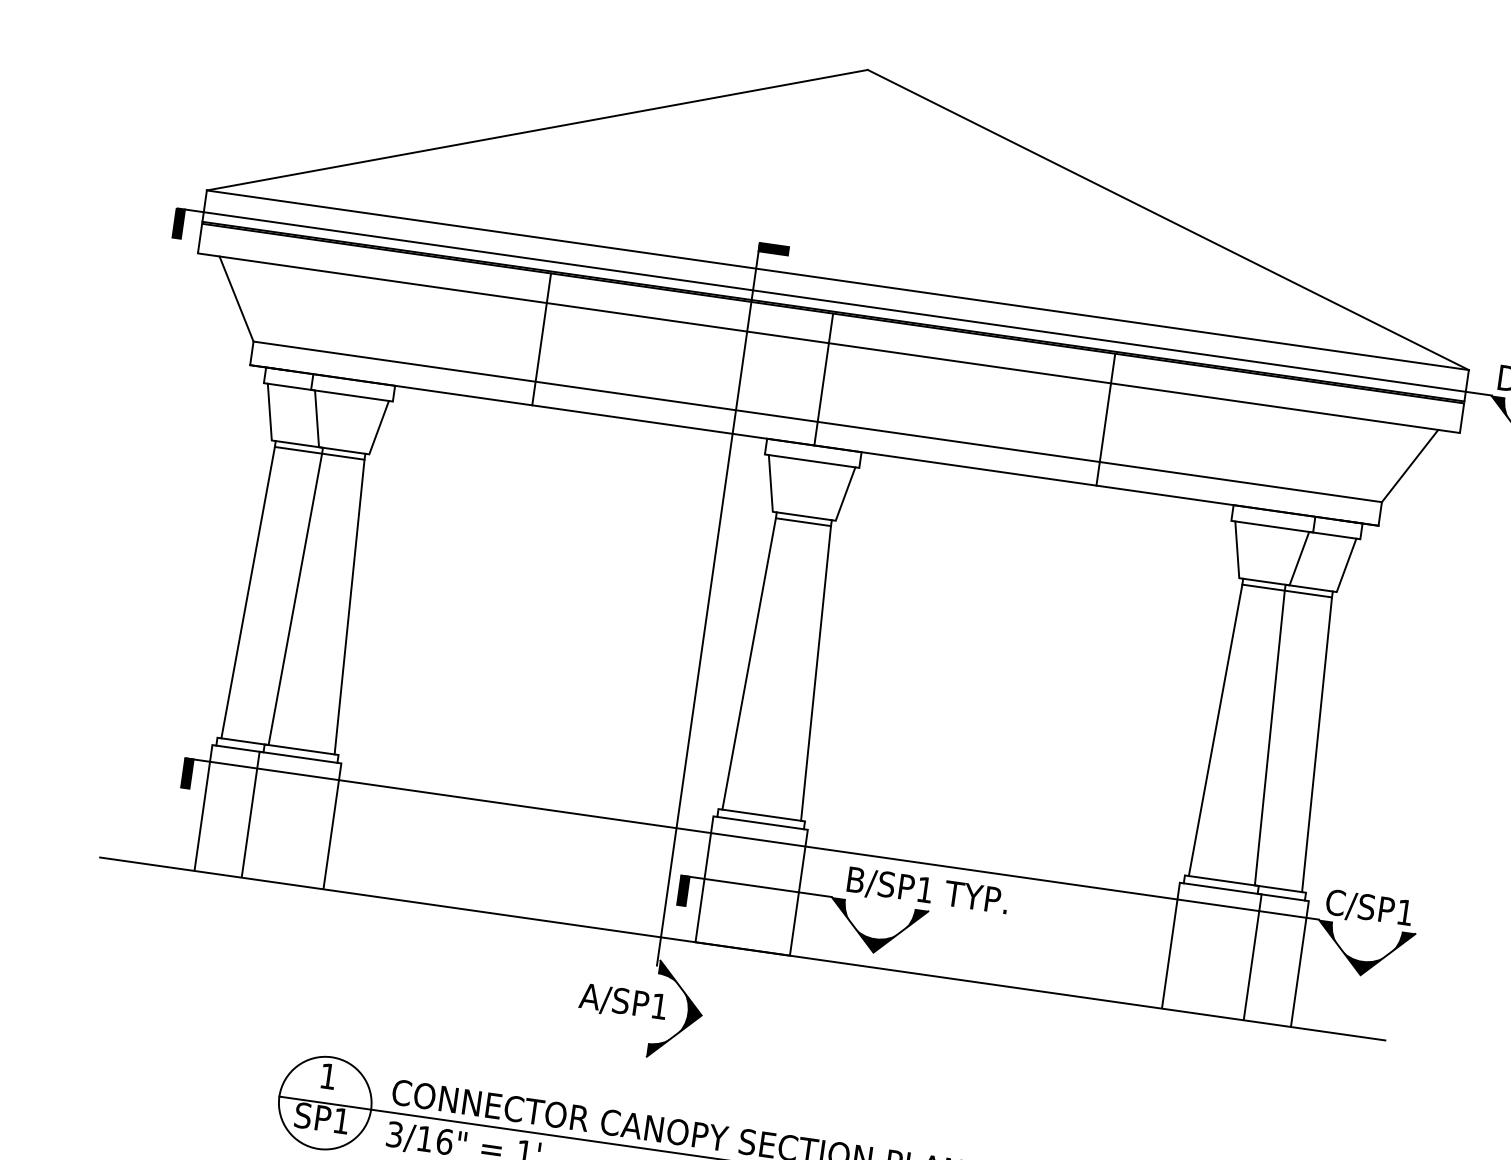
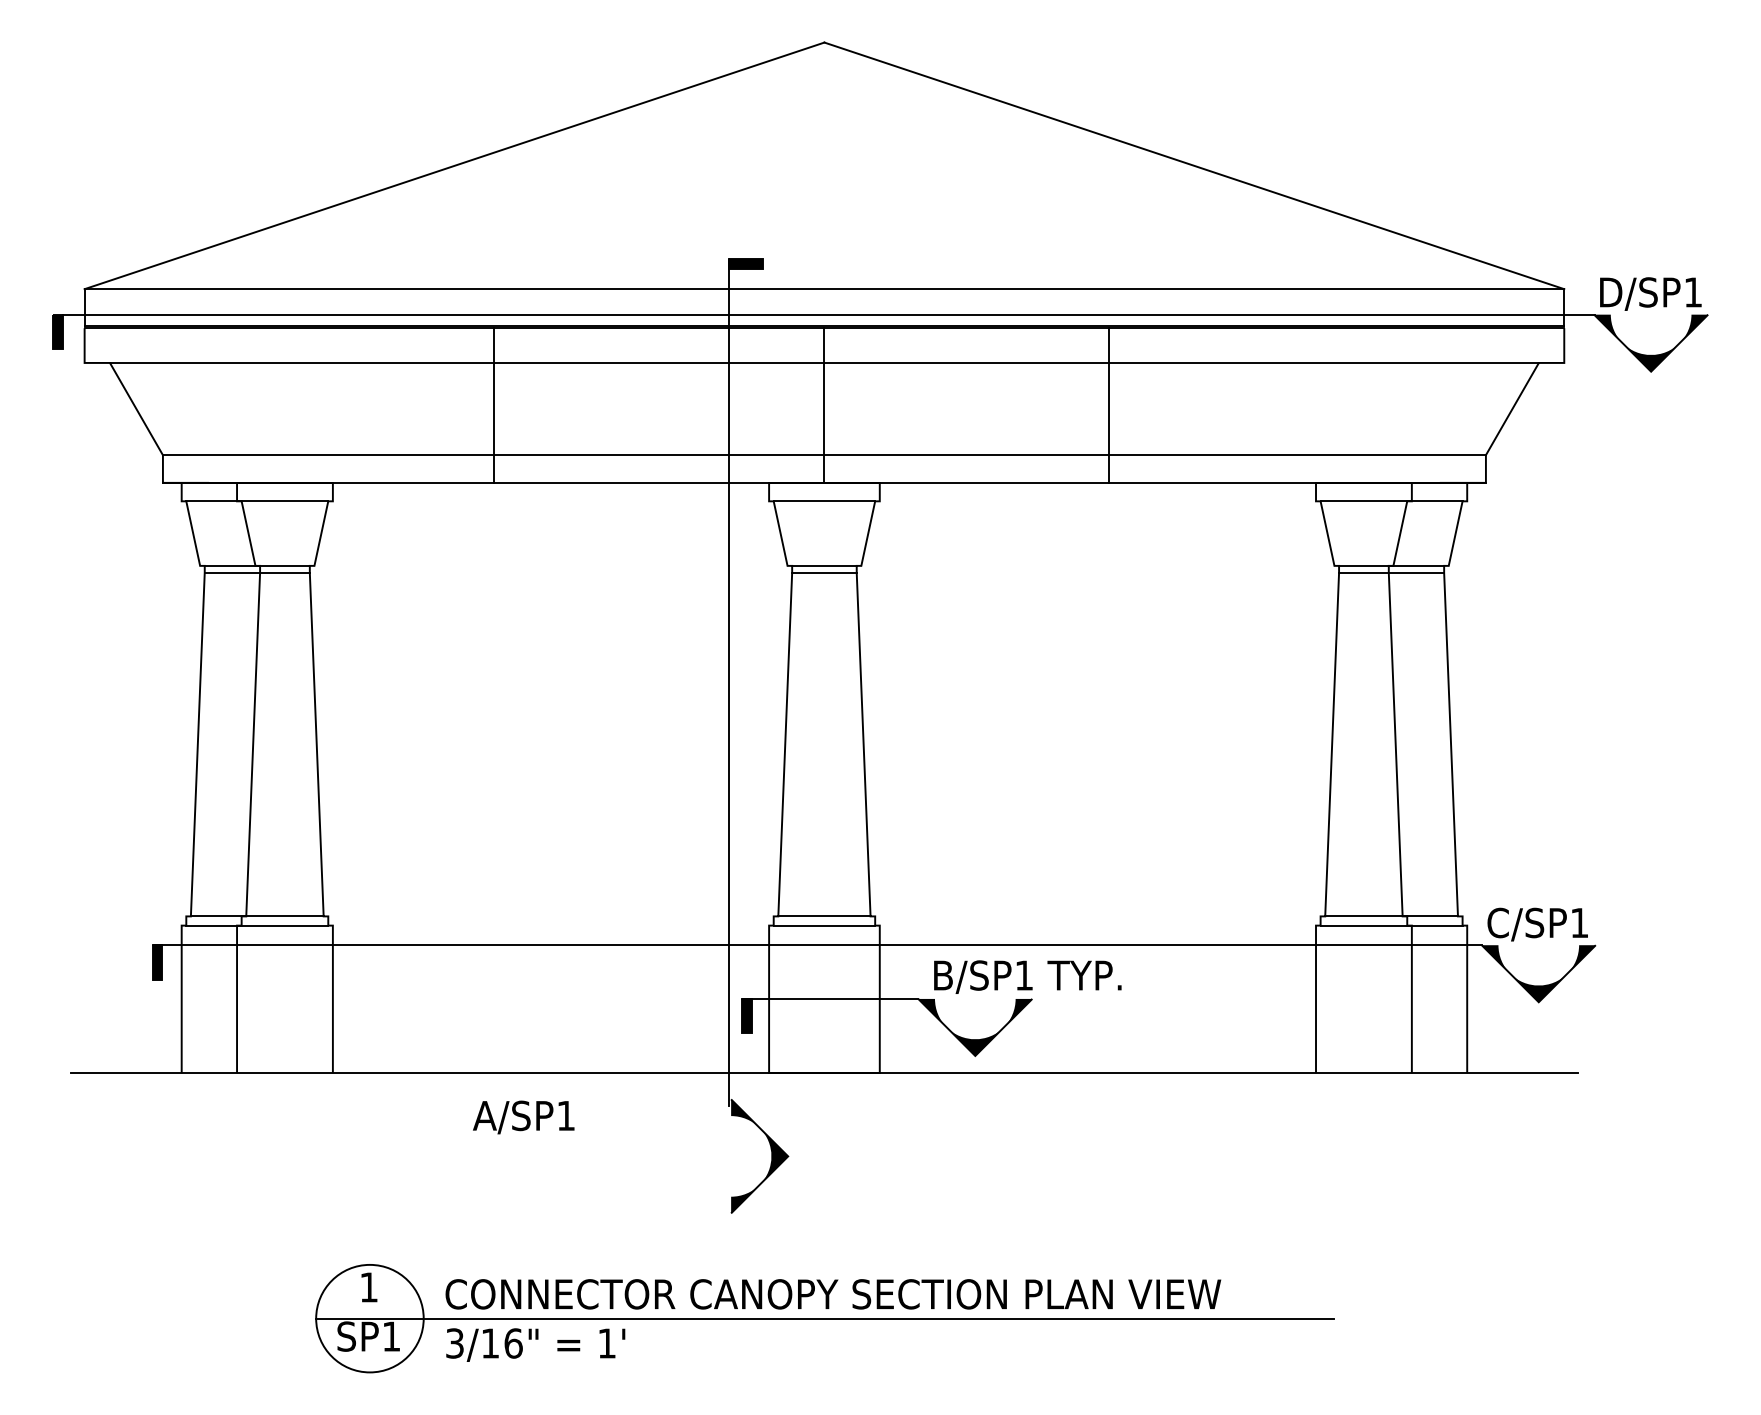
line: (1106, 419) -> (1109, 405), moved
text: (622, 1002) -> (523, 1117), moved

